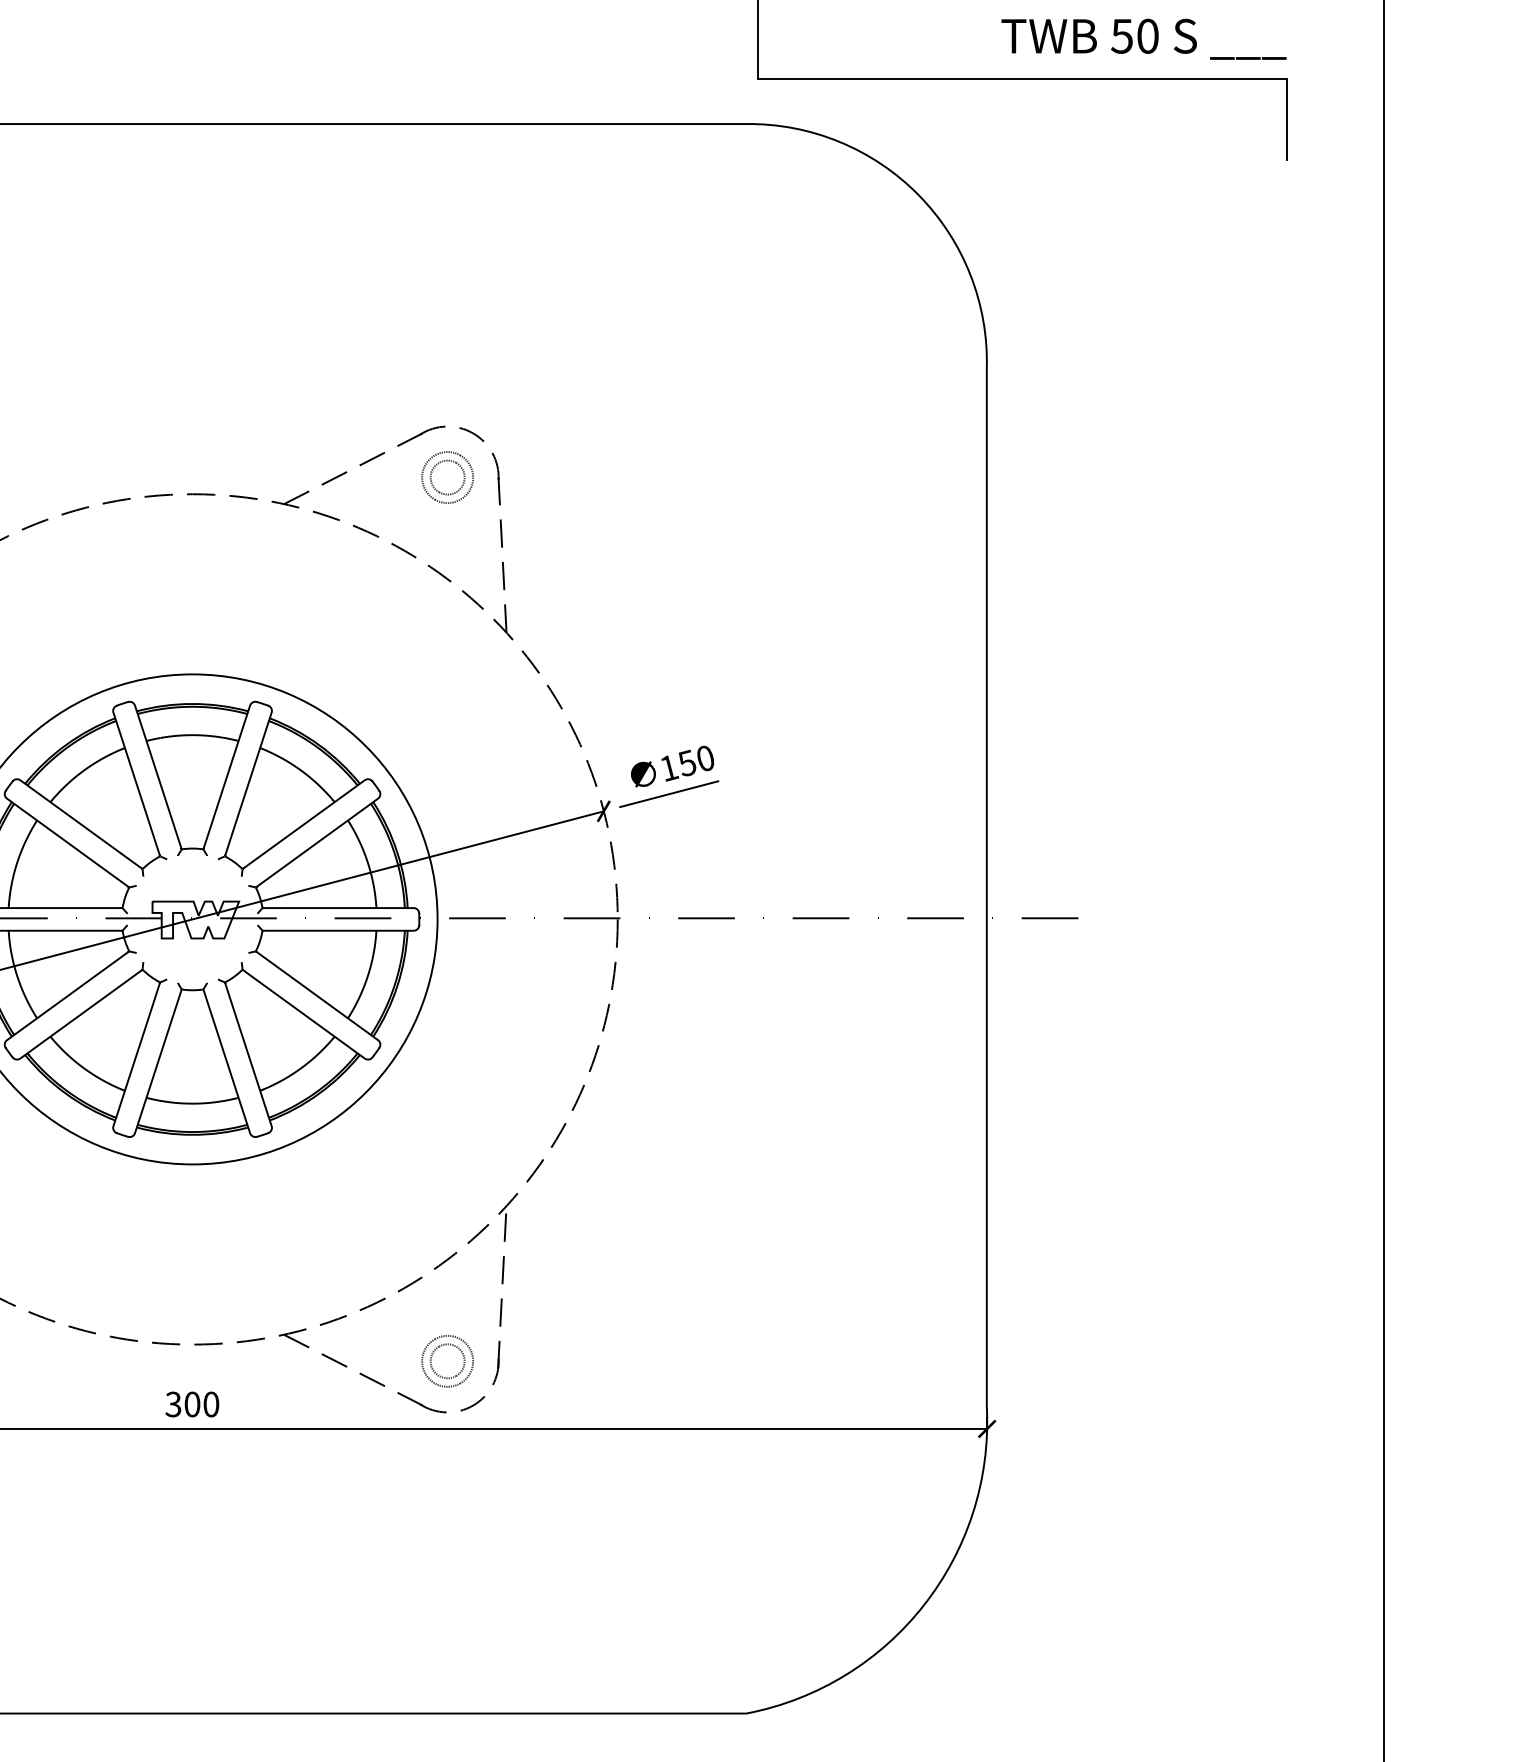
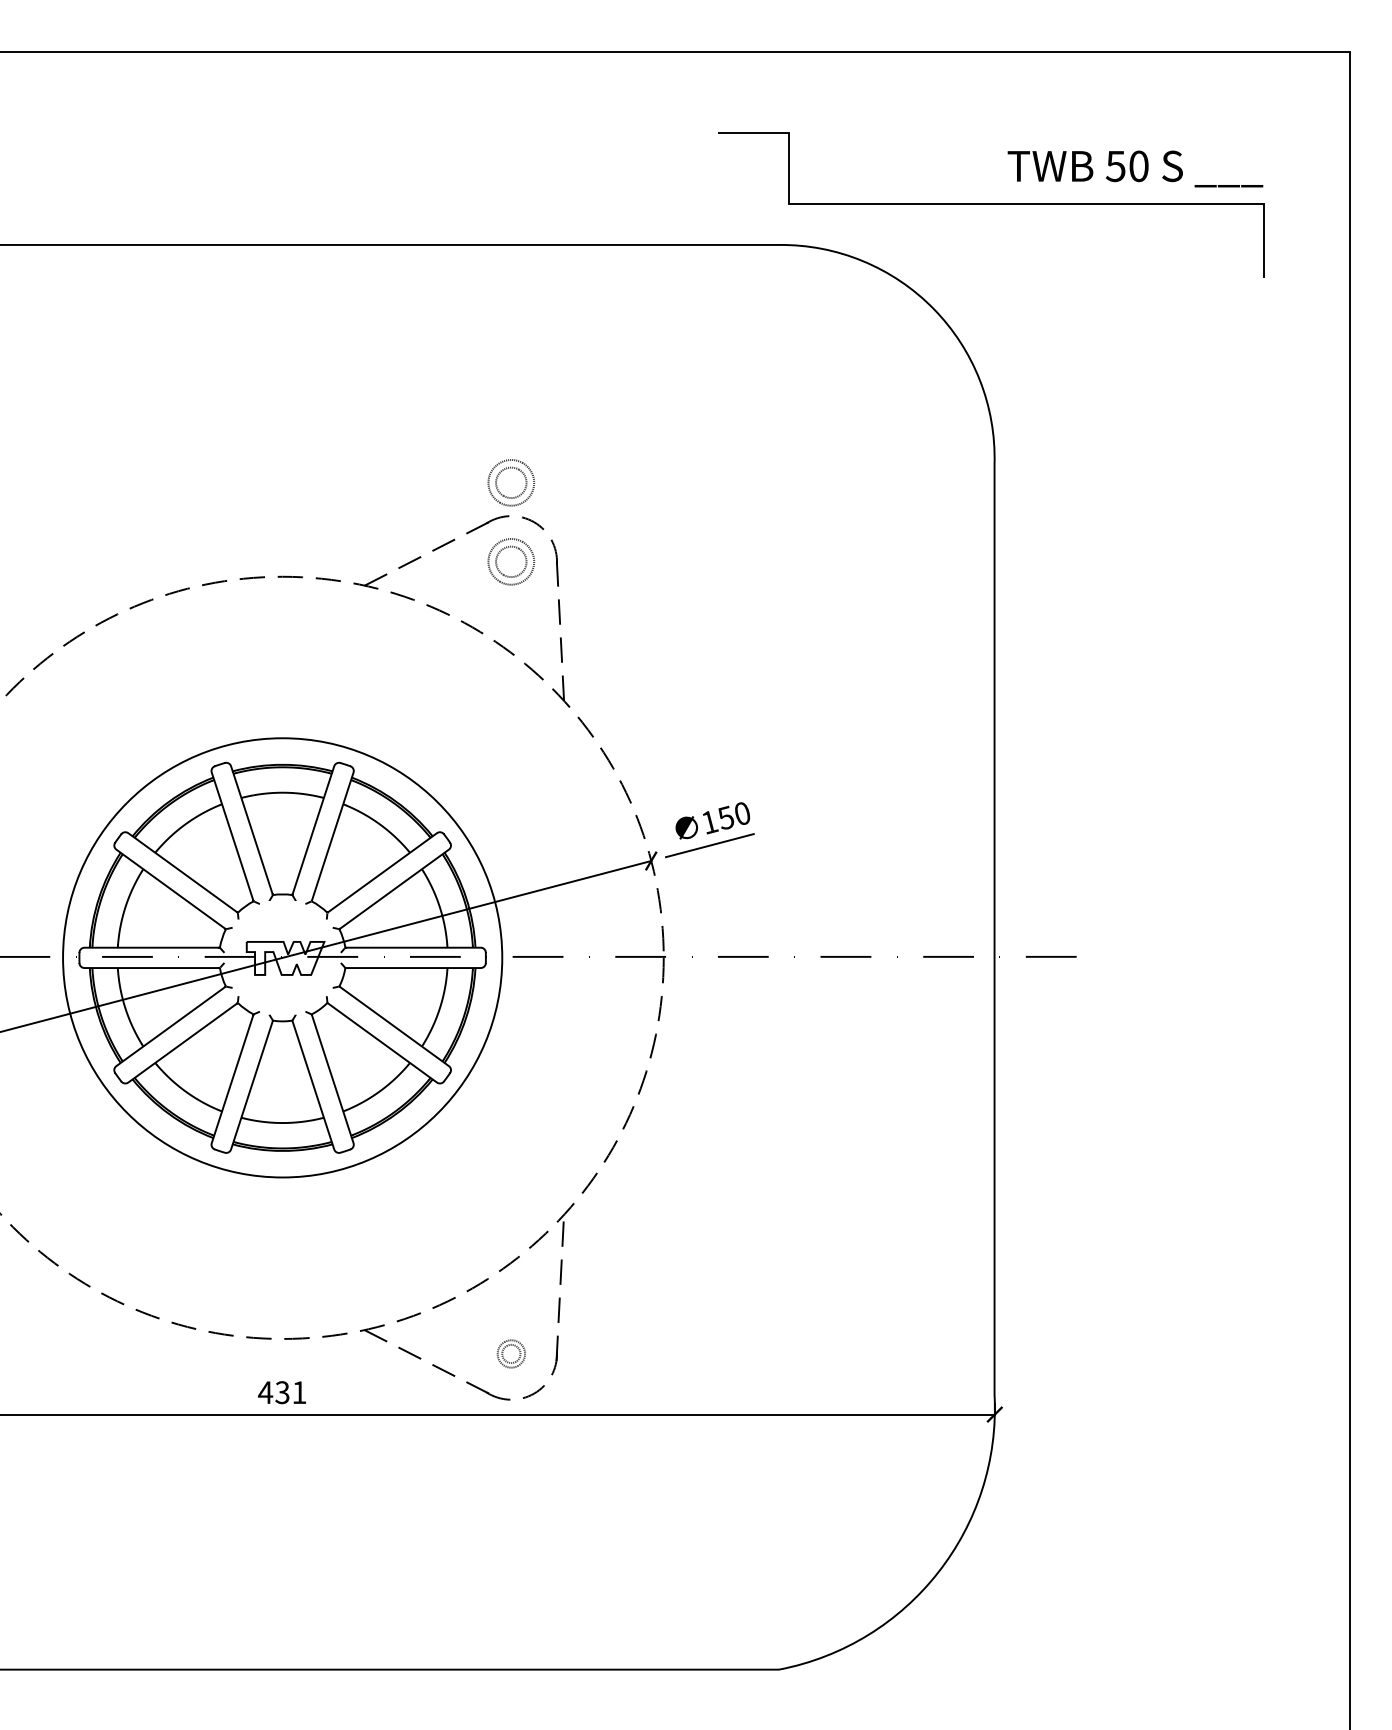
part: (447, 389) -> (511, 482), added
part: (447, 1360) -> (511, 1353), size x0.6
text: (191, 1404) -> (281, 1392), 300 -> 431

